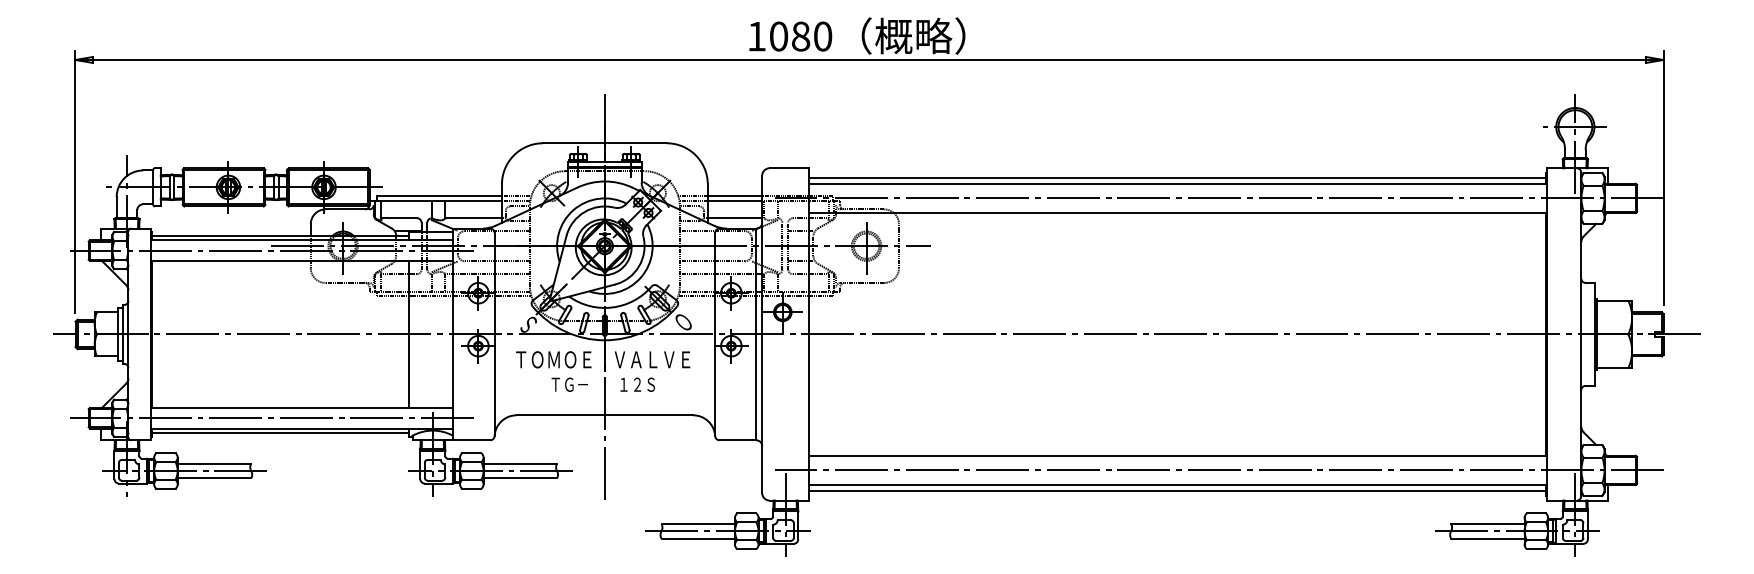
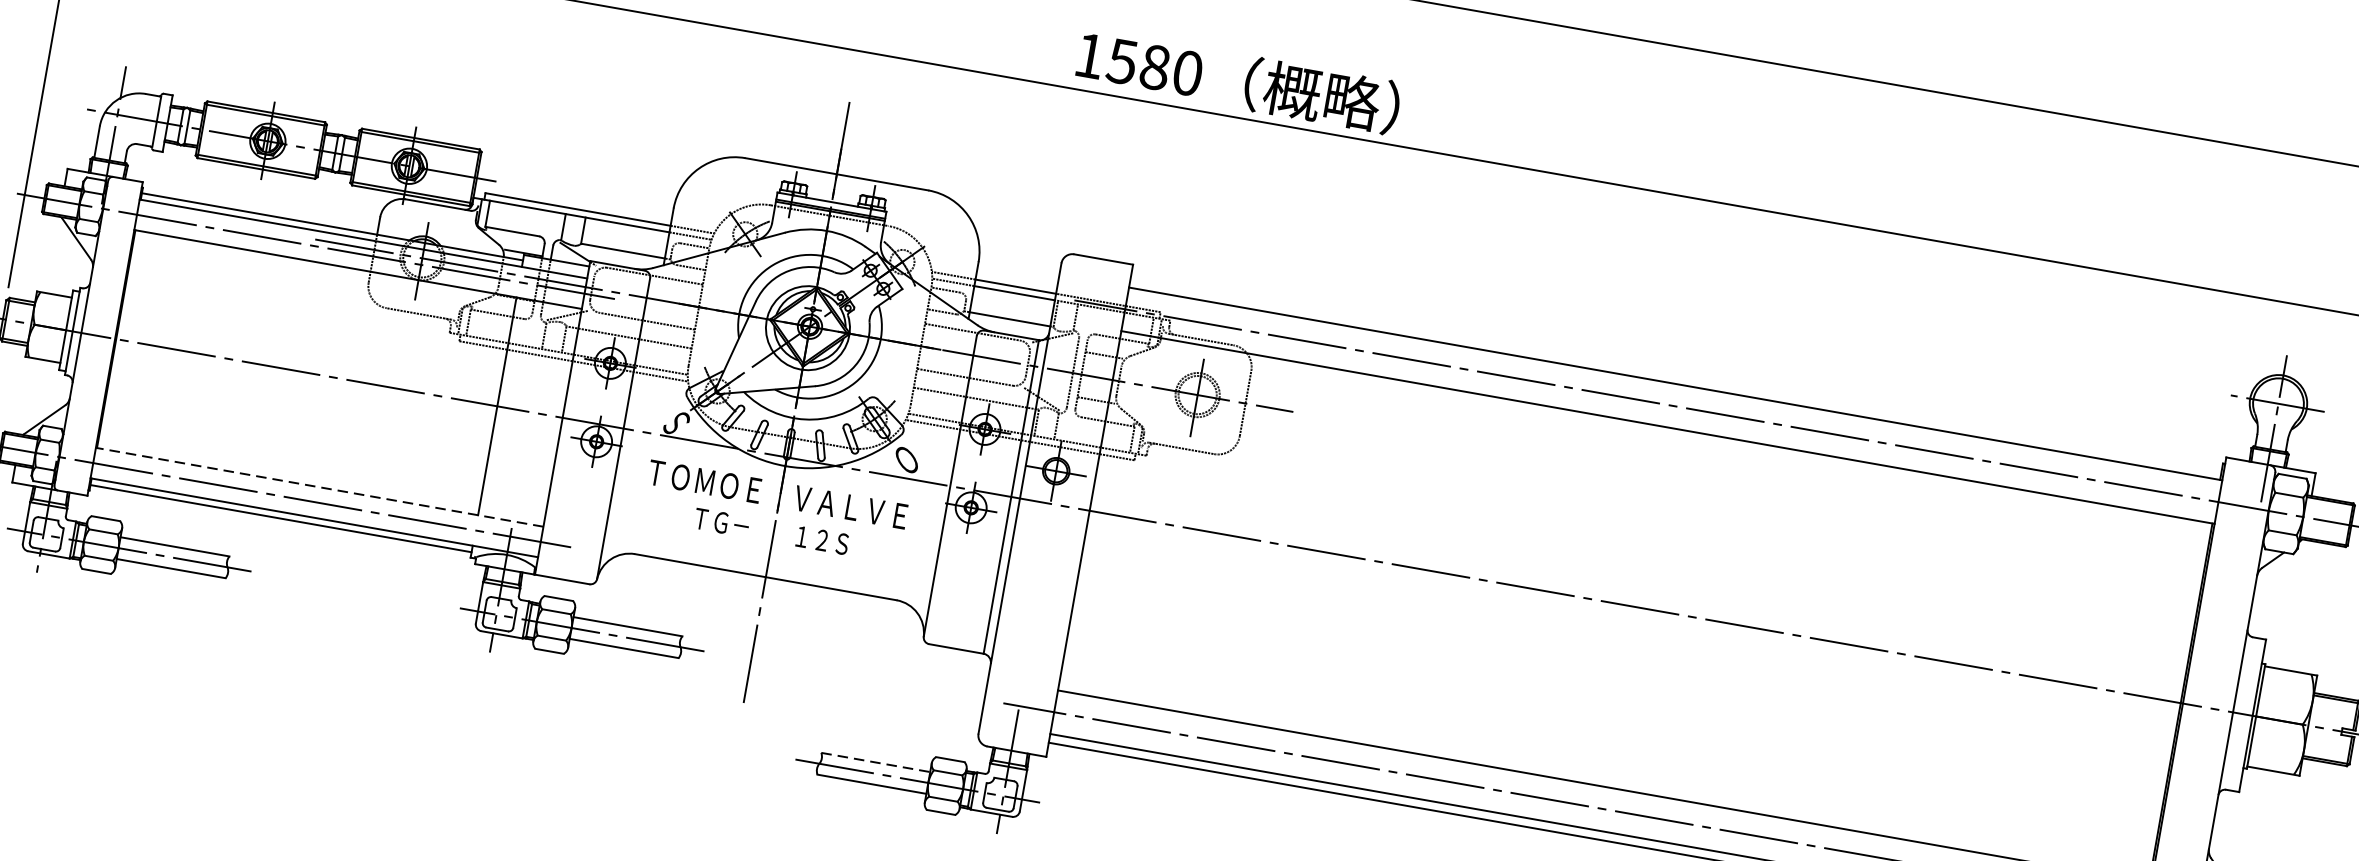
text: (778, 36) -> (1121, 61), 1080 -> 1580
line: (1177, 177) -> (1676, 374), removed
line: (301, 407) -> (318, 486), solid -> dashed
line: (698, 523) -> (876, 761), solid -> dashed

